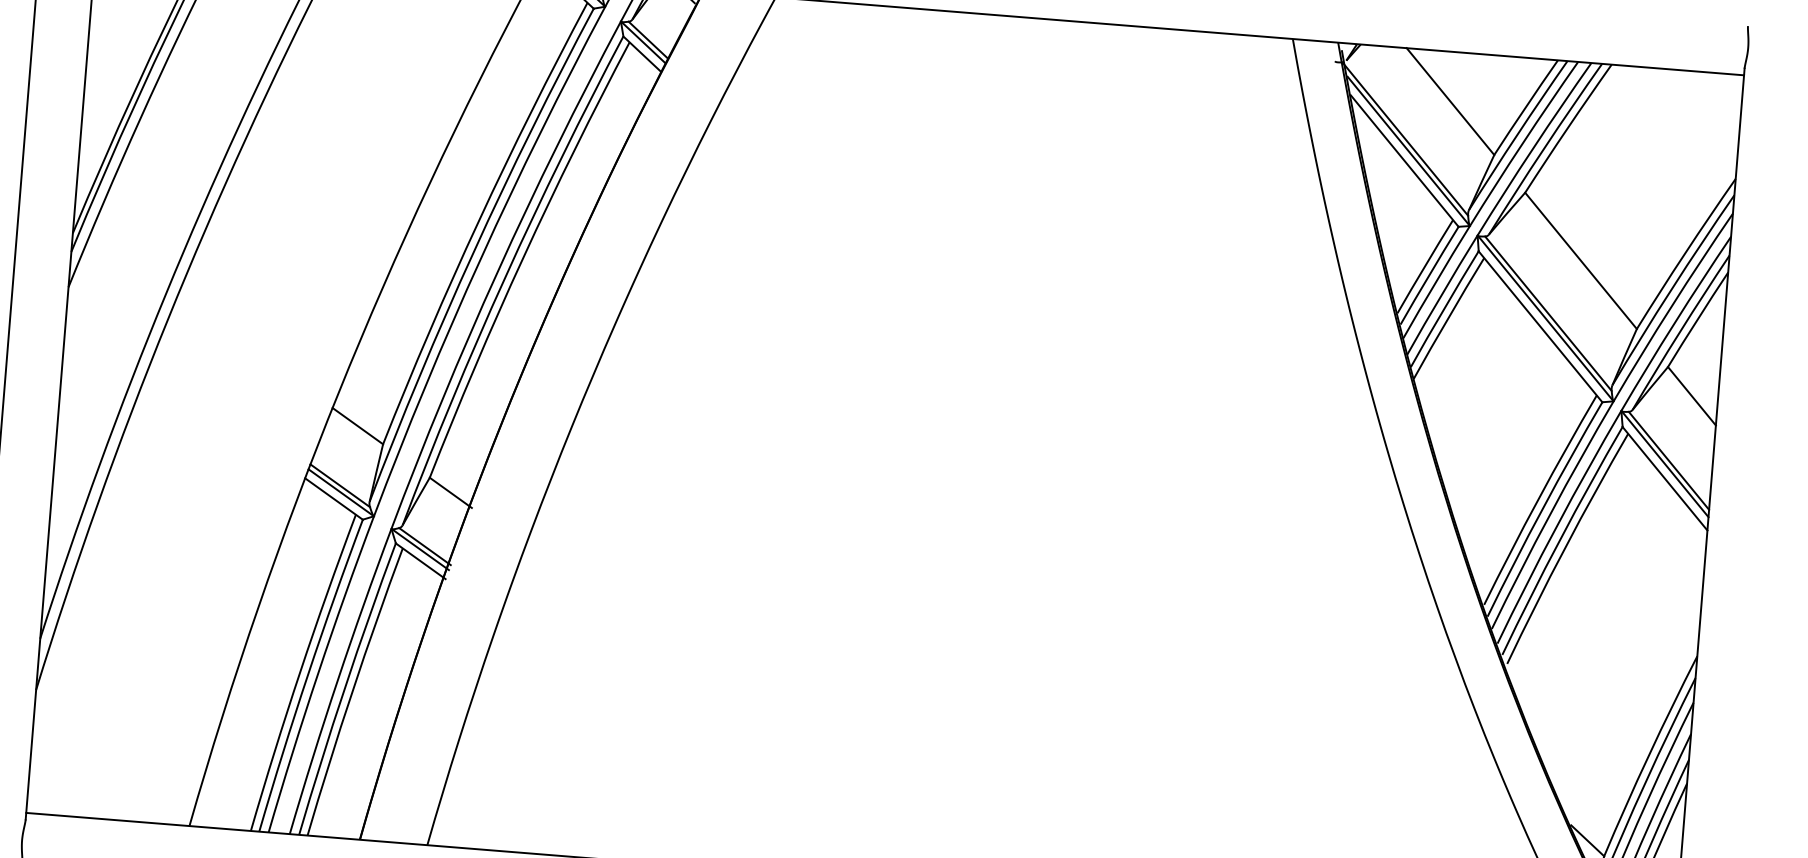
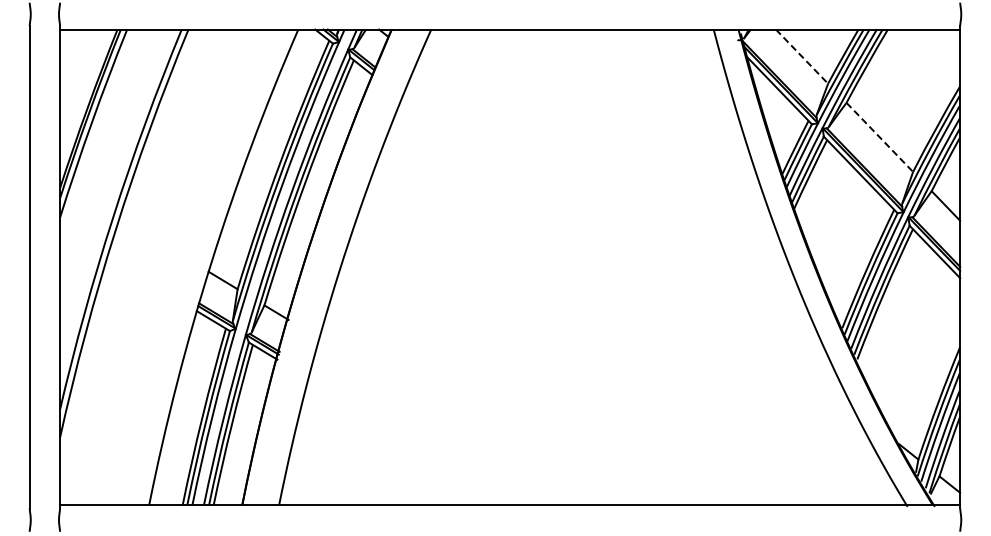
line: (1451, 101) -> (802, 56), solid -> dashed
line: (1580, 261) -> (879, 137), solid -> dashed

